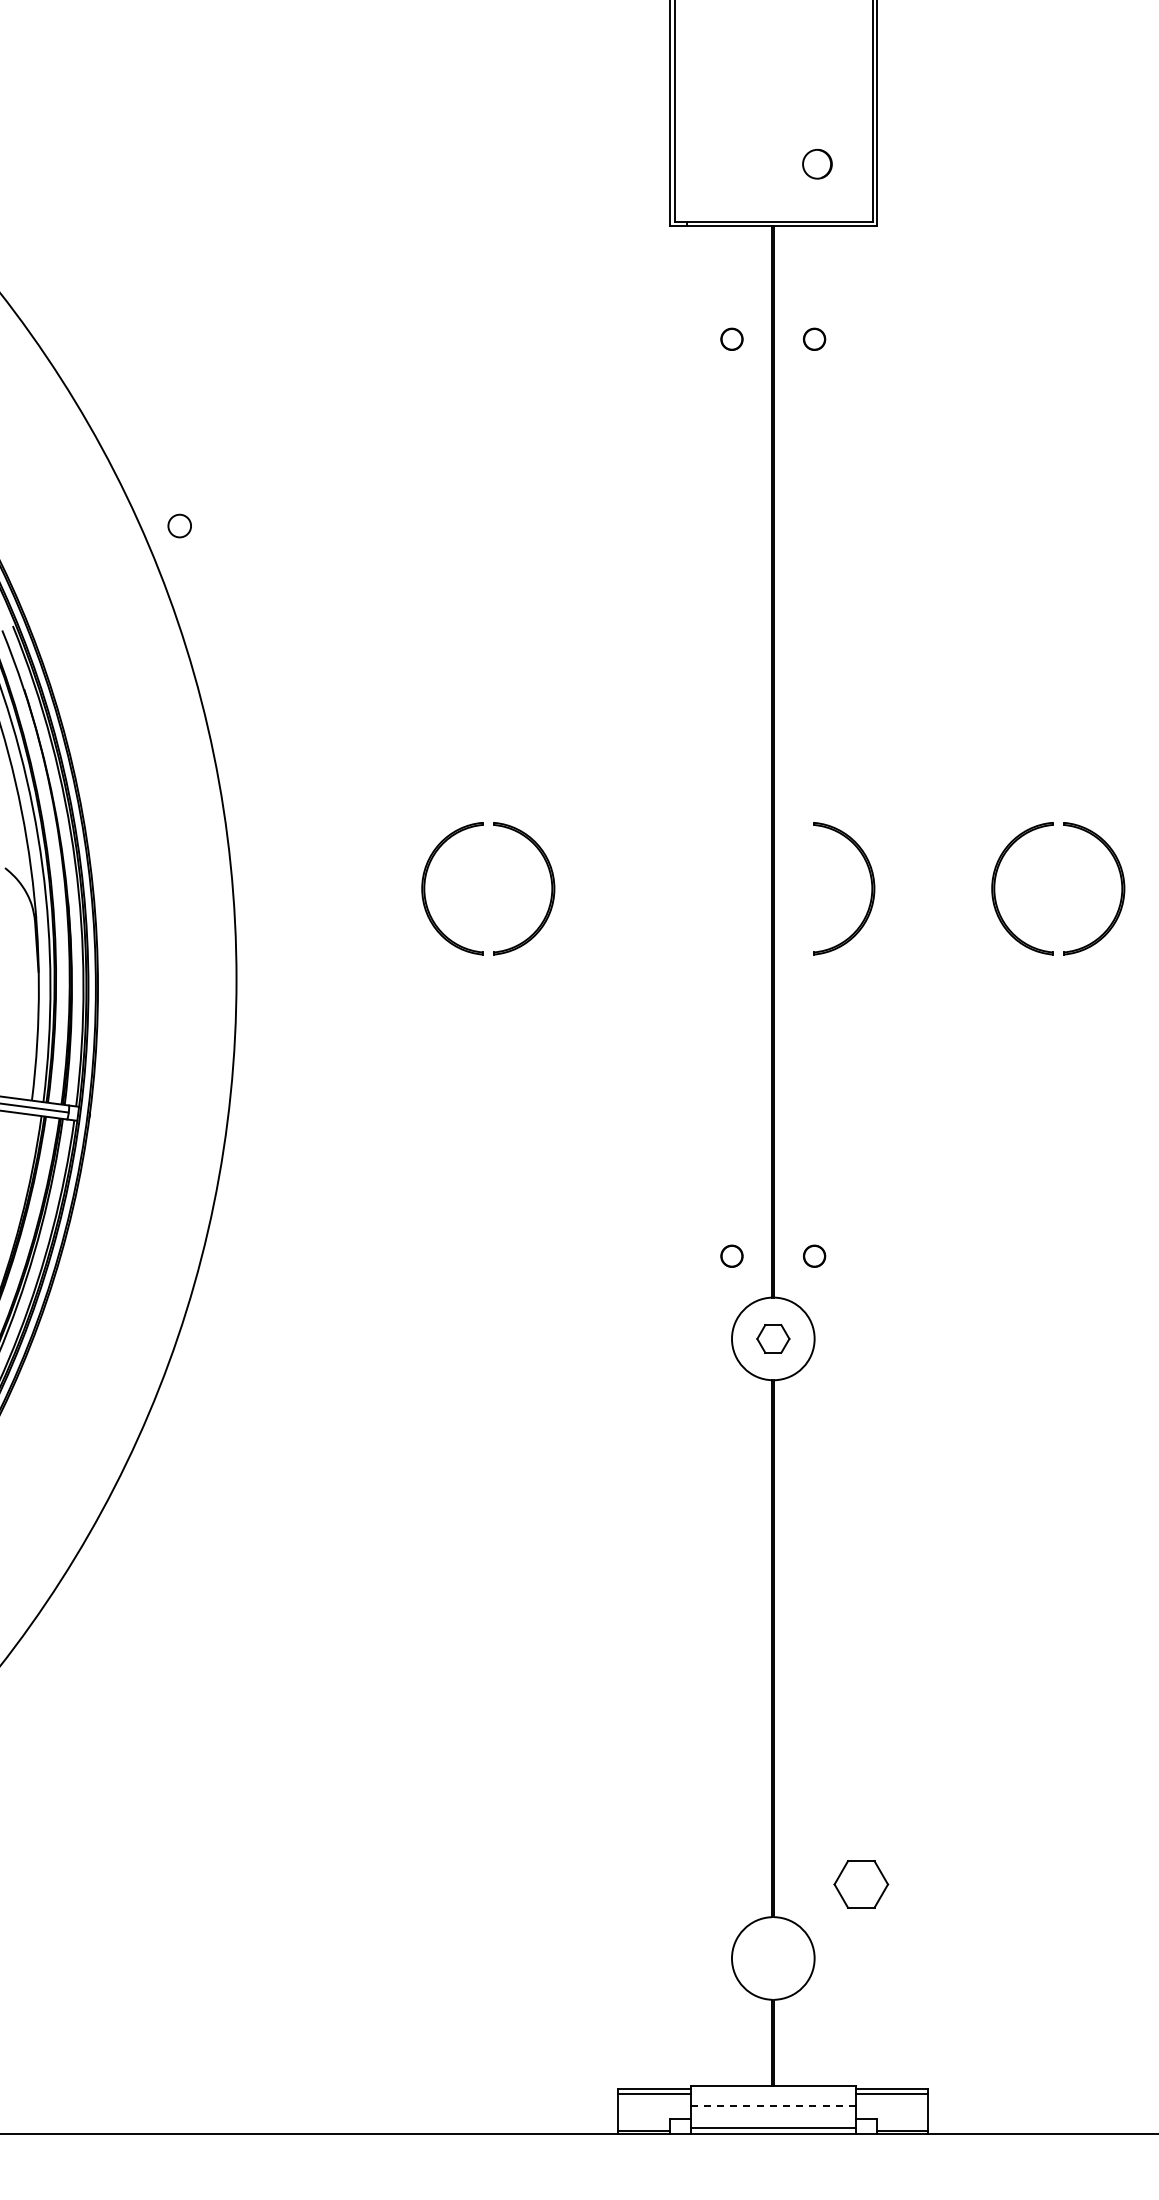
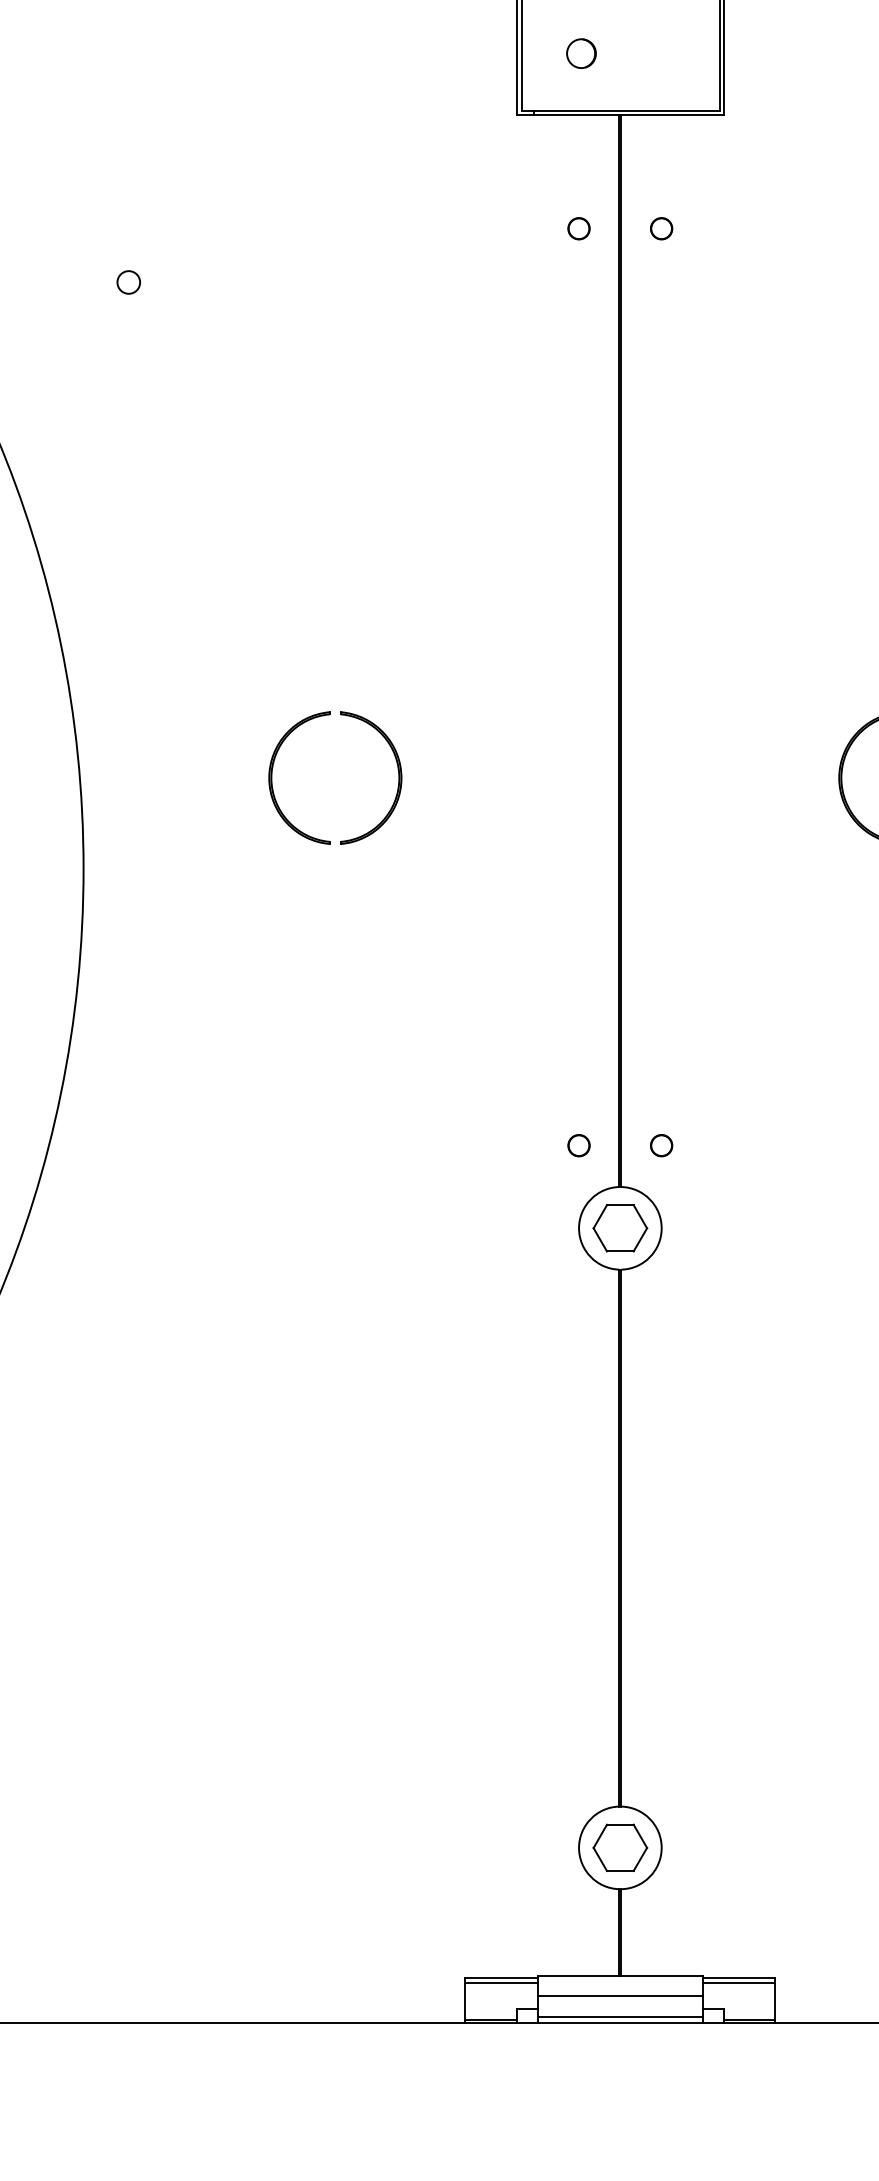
circle: (817, 164) -> (581, 53), moved
circle: (179, 525) -> (128, 281), moved
part: (871, 888) -> (718, 777), removed
part: (773, 1338) -> (620, 1227), size x1.67
part: (861, 1884) -> (620, 1847), moved
line: (773, 2106) -> (620, 1995), dashed -> solid

